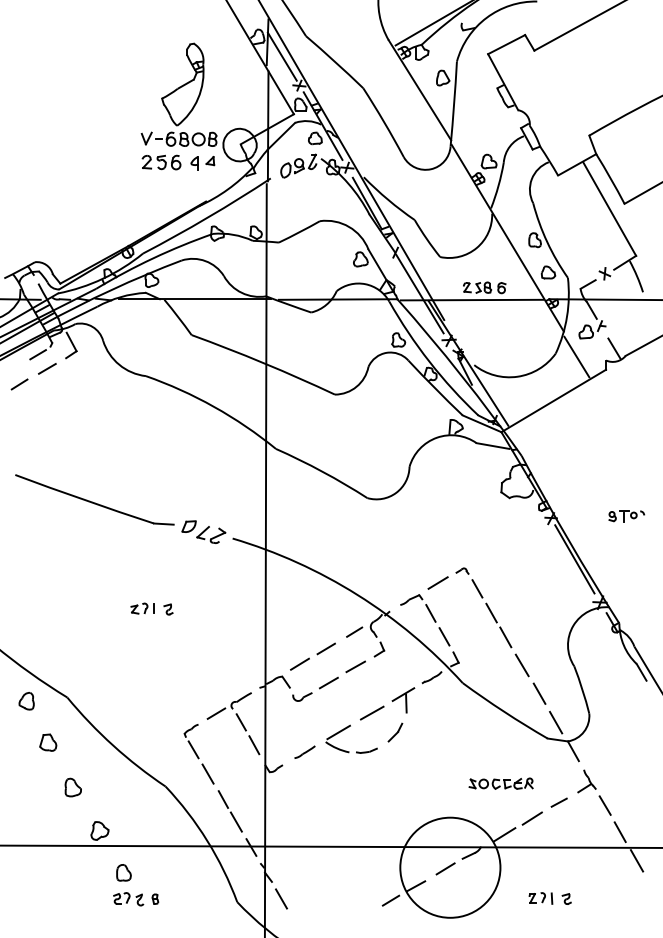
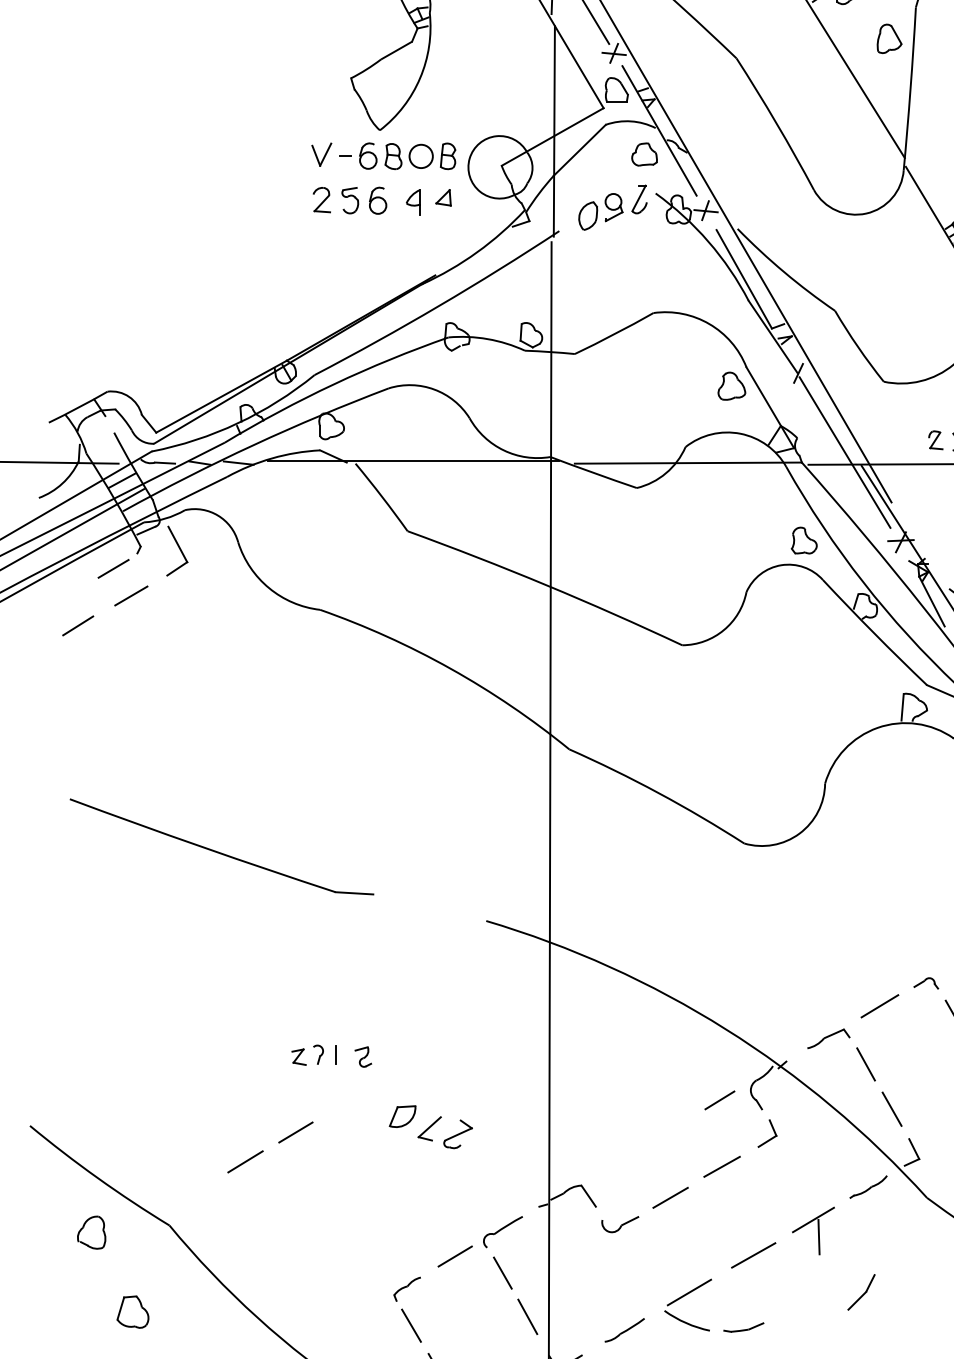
part: (203, 531) -> (430, 1125), moved
line: (309, 657) -> (263, 1148), moved
part: (395, 732) -> (861, 1292), moved

